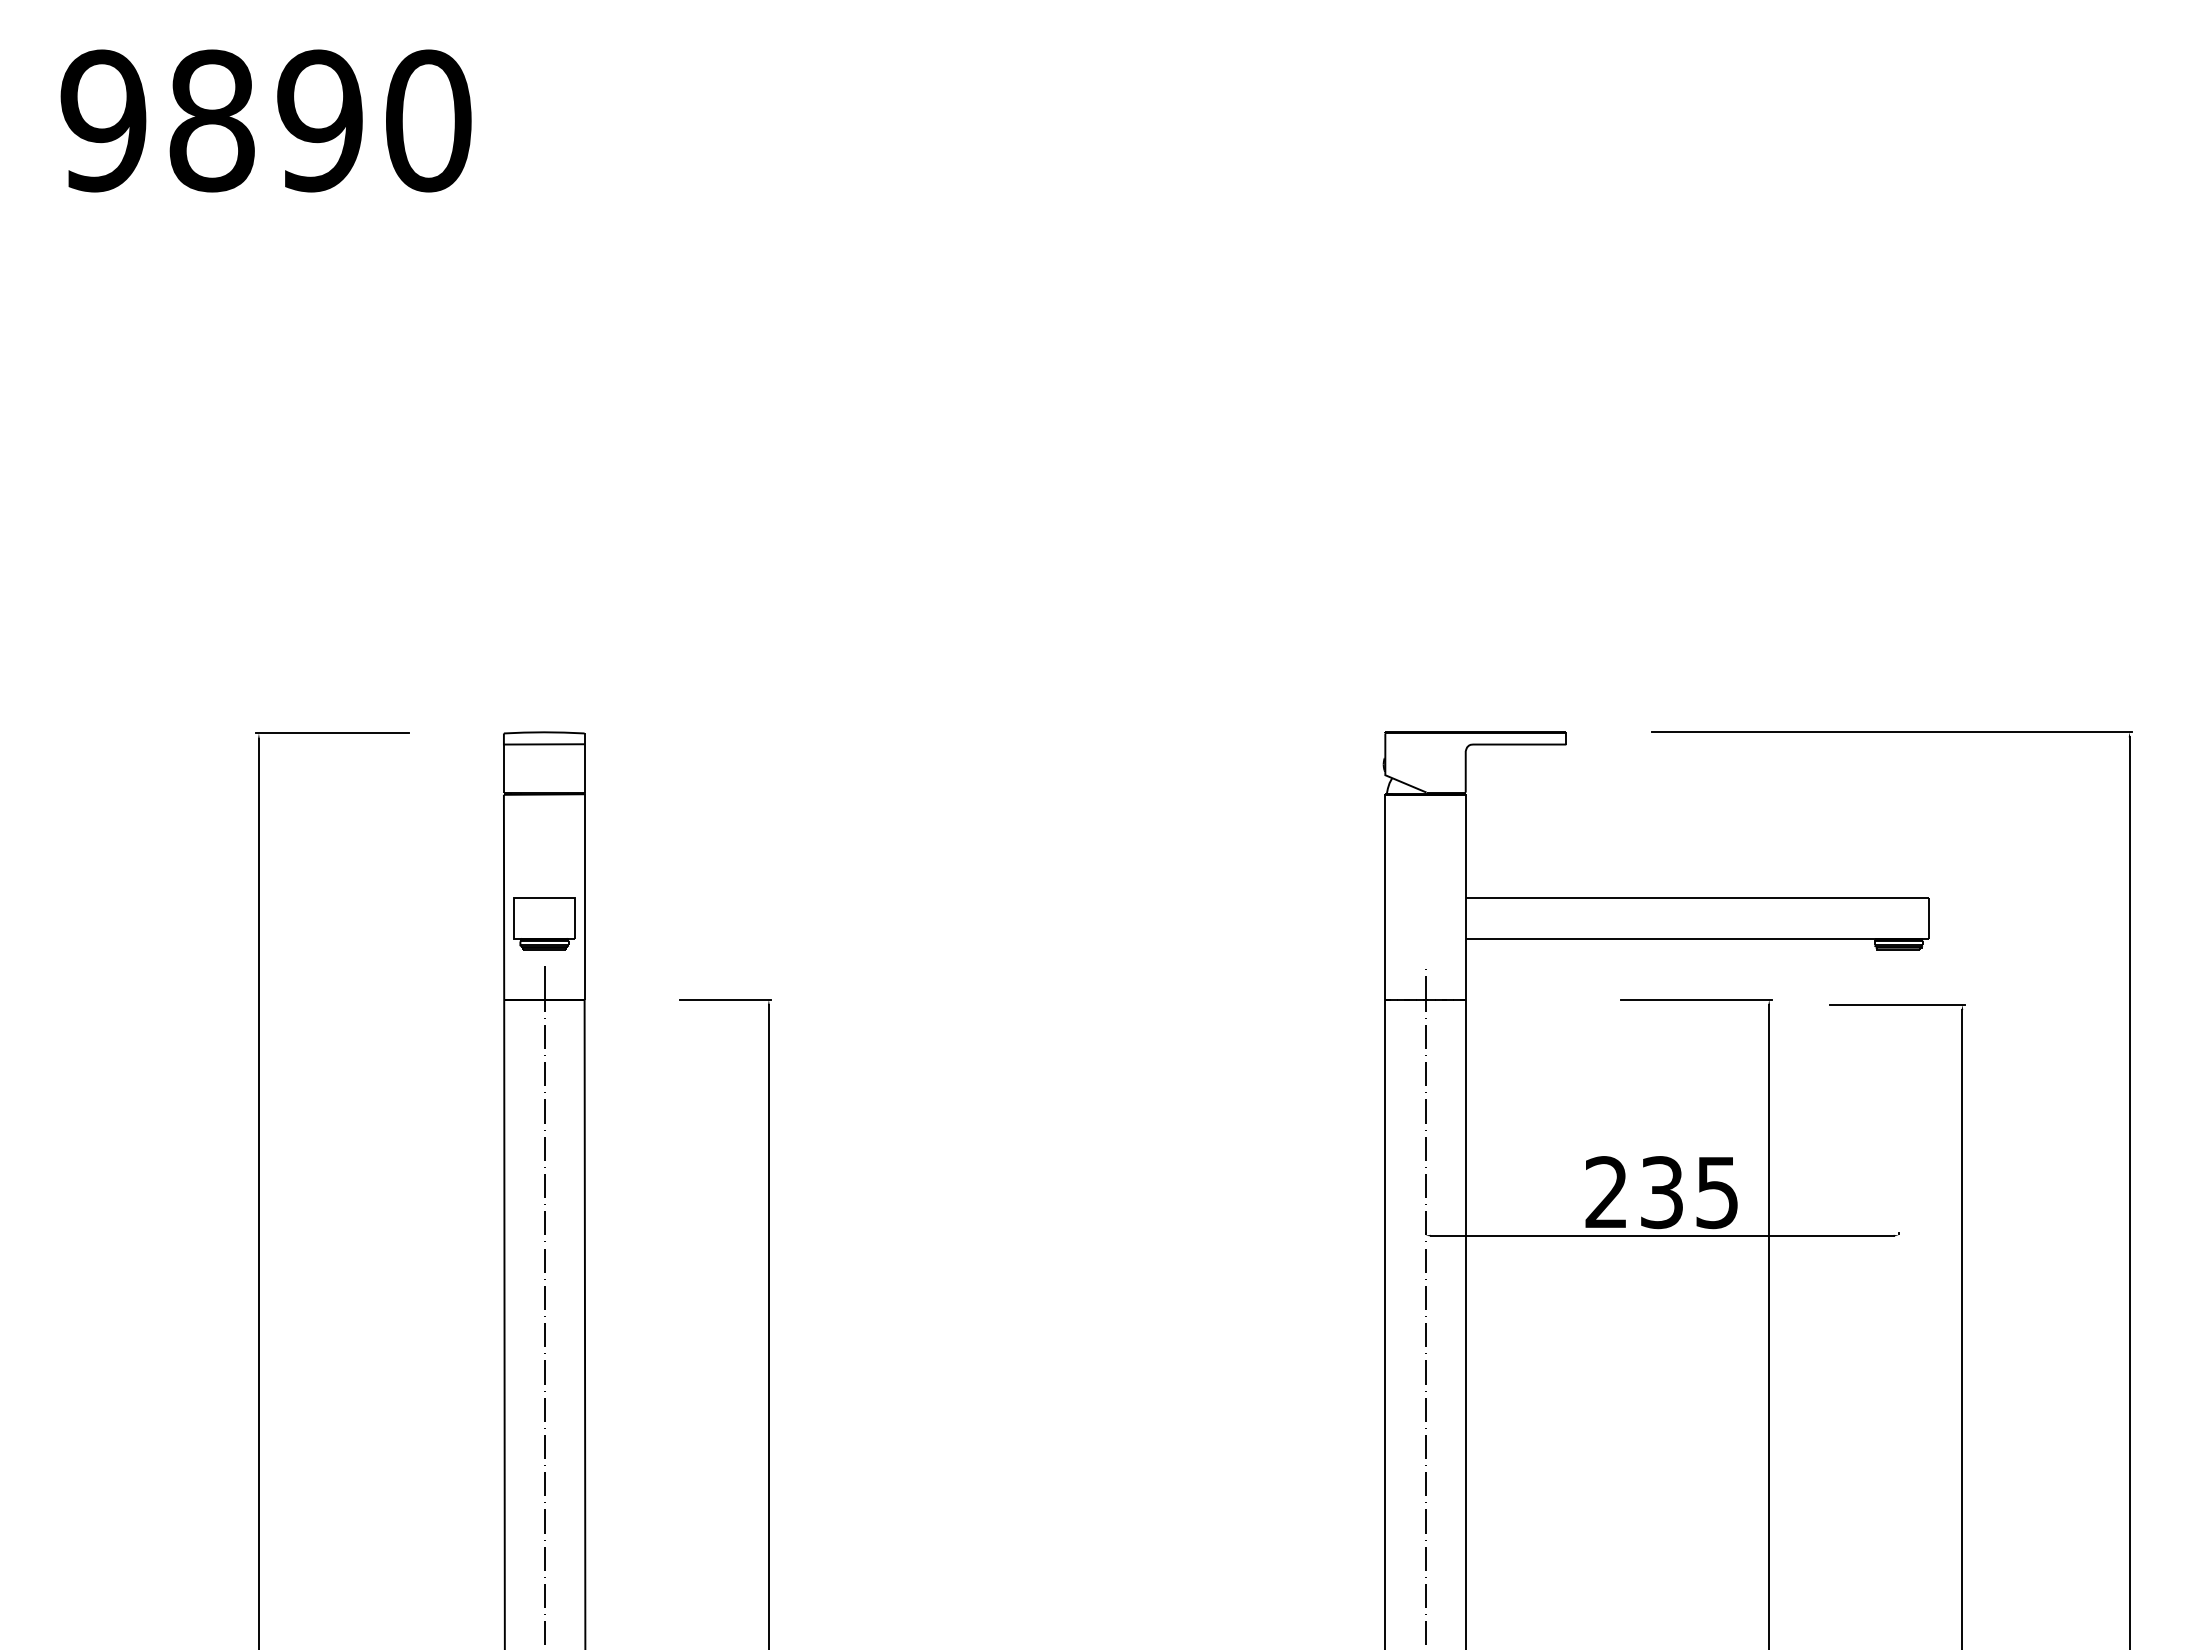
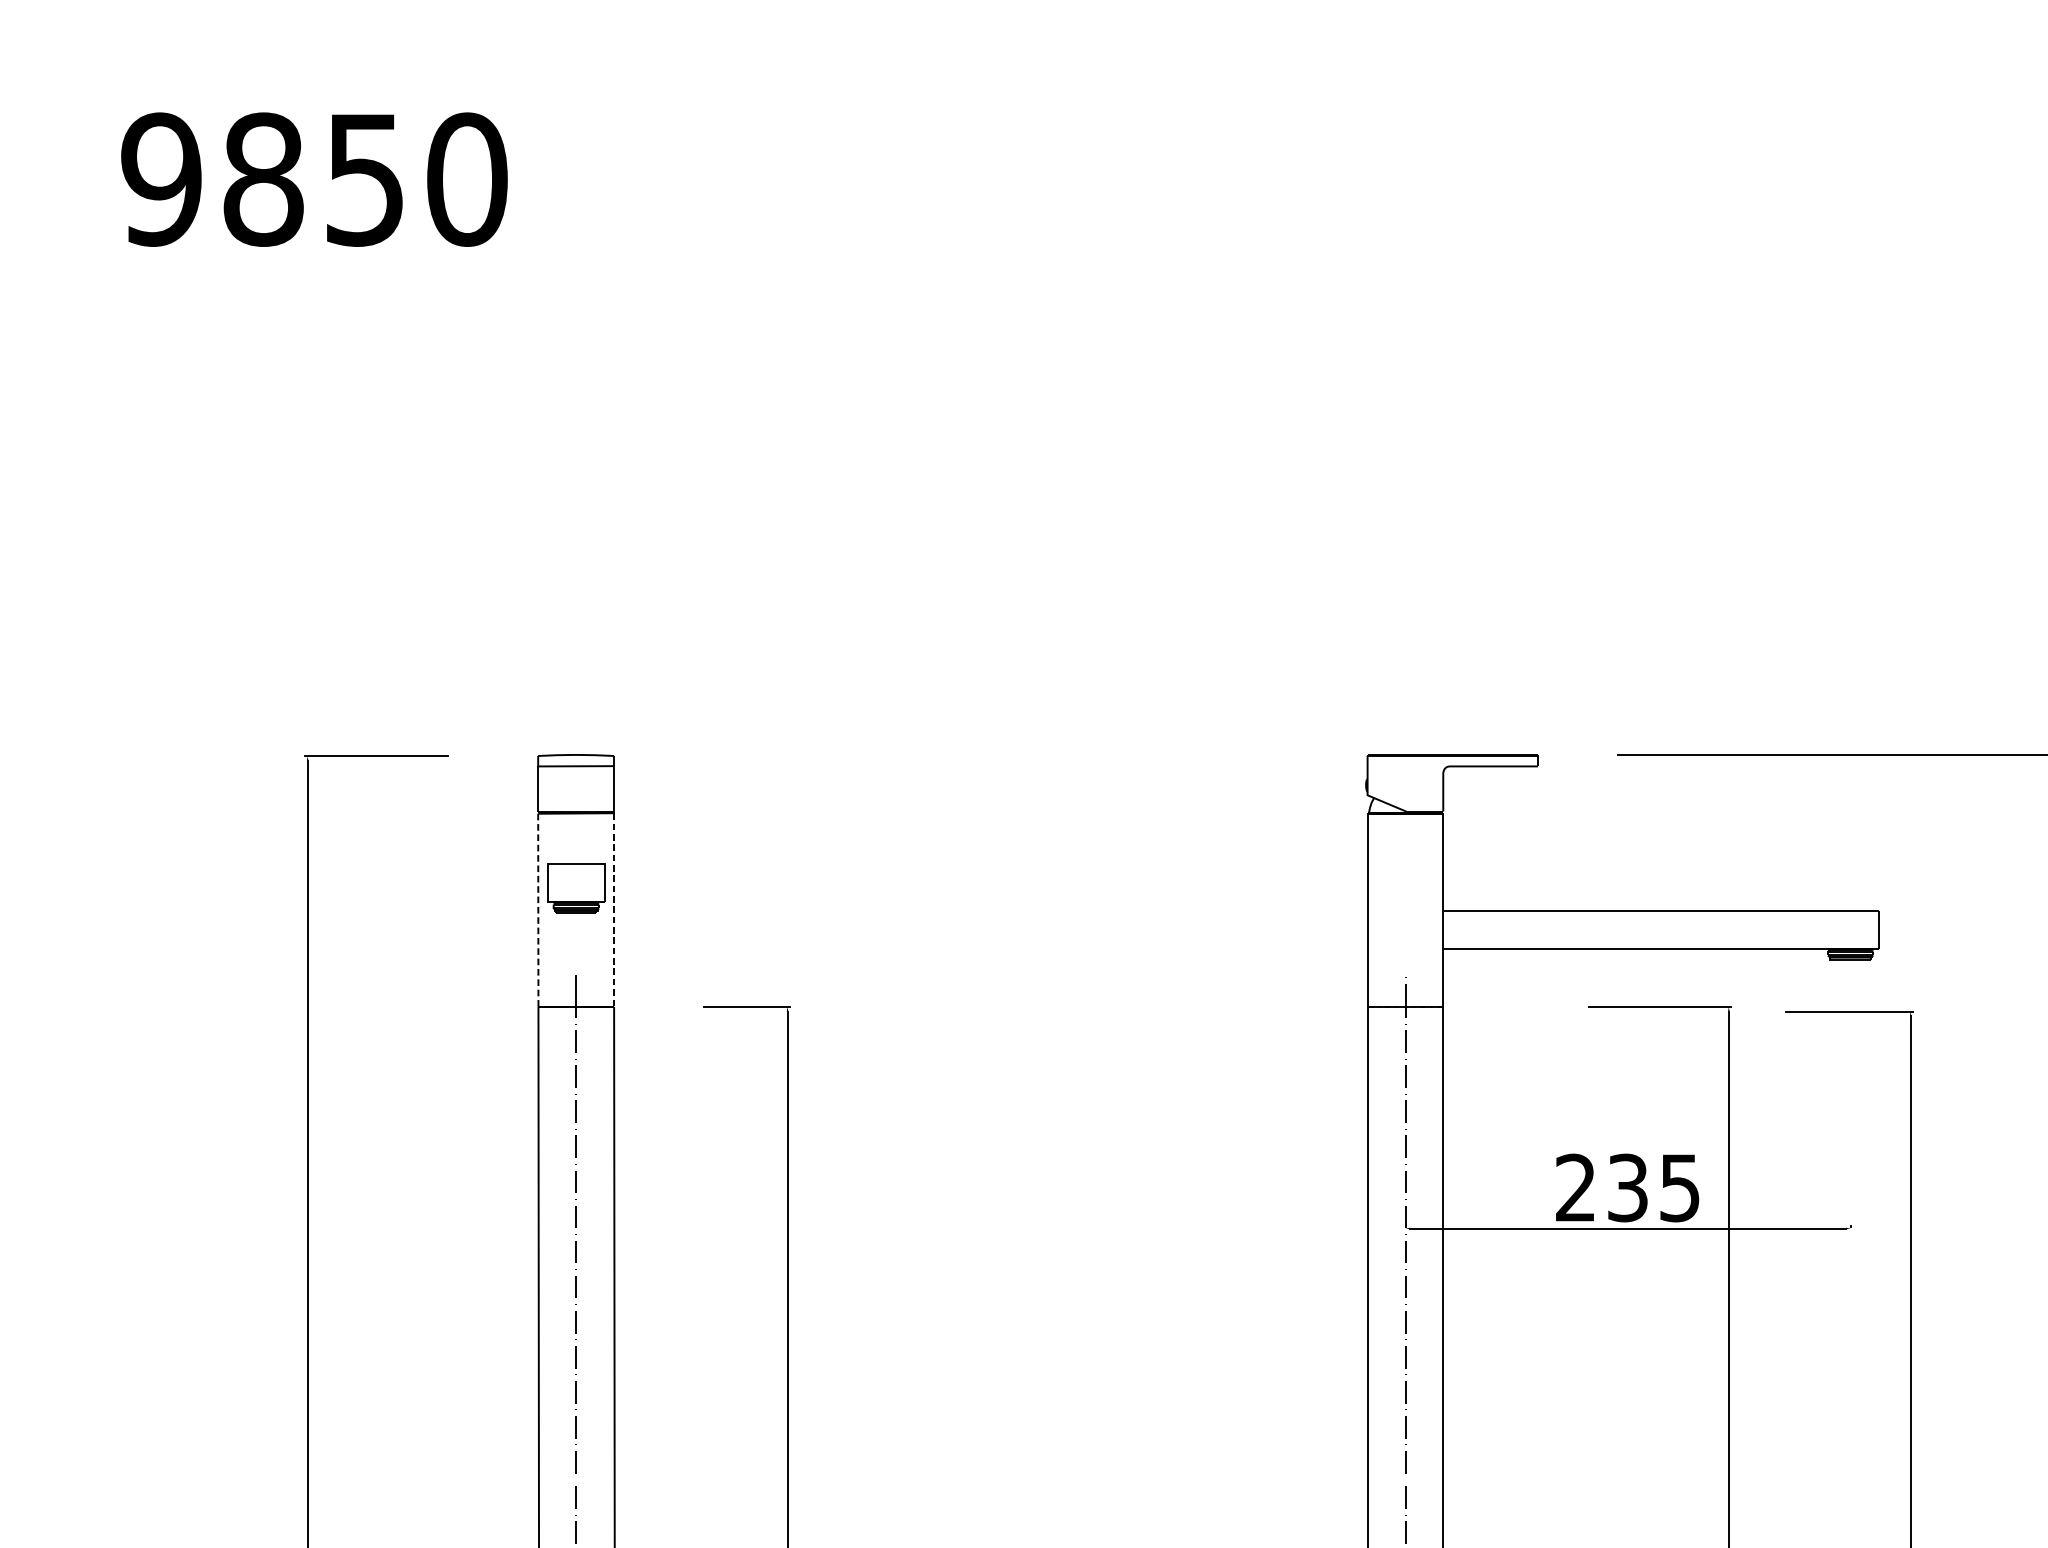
text: (319, 120) -> (364, 179), 9890 -> 9850
line: (504, 897) -> (538, 910), solid -> dashed
line: (584, 897) -> (614, 910), solid -> dashed
part: (544, 923) -> (576, 887), moved

